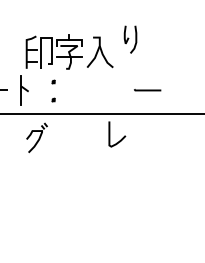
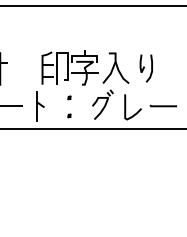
part: (130, 39) -> (146, 68), moved
part: (36, 137) -> (102, 104), moved
curve: (121, 138) -> (137, 111), moved

